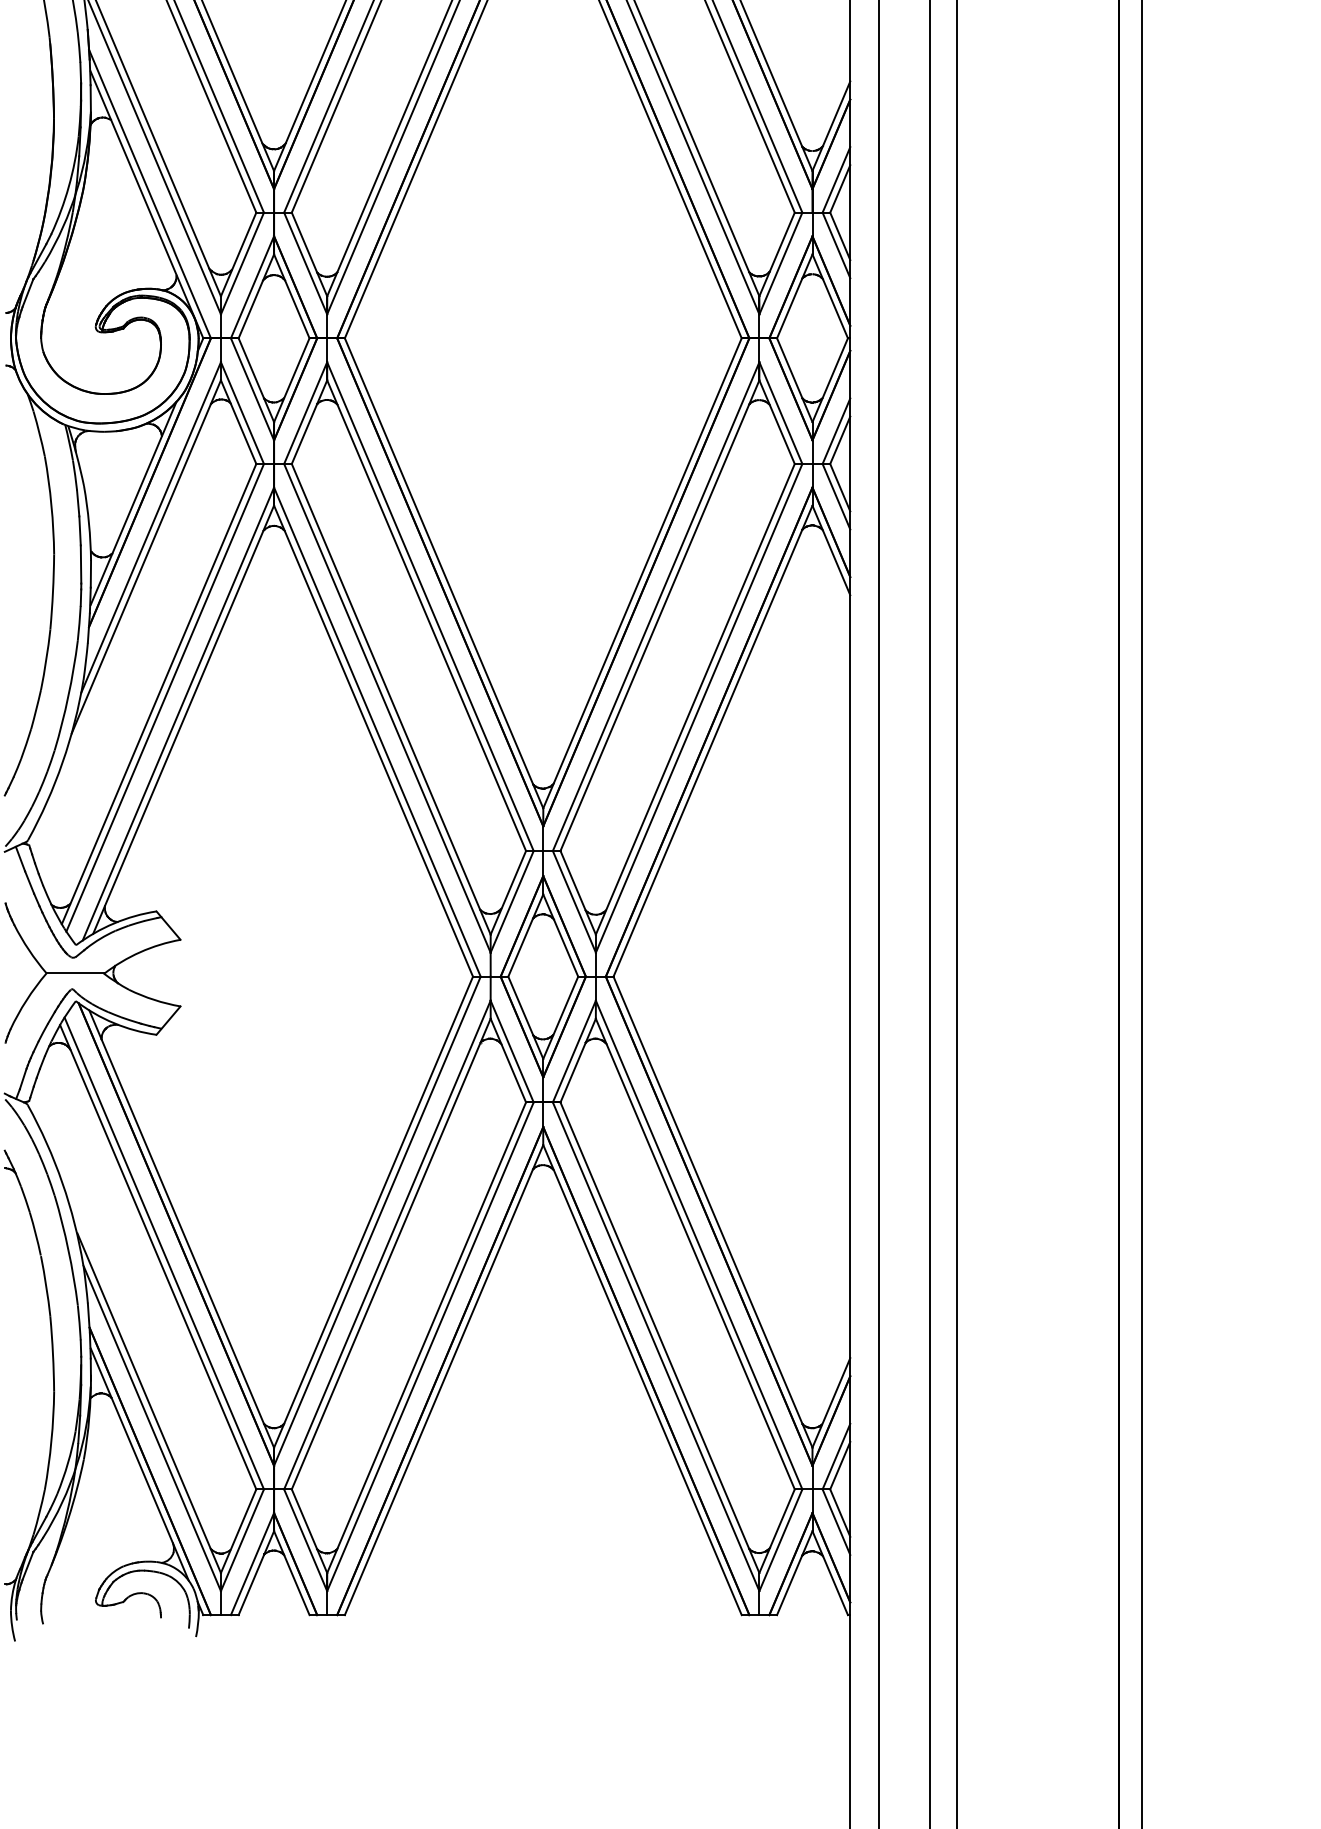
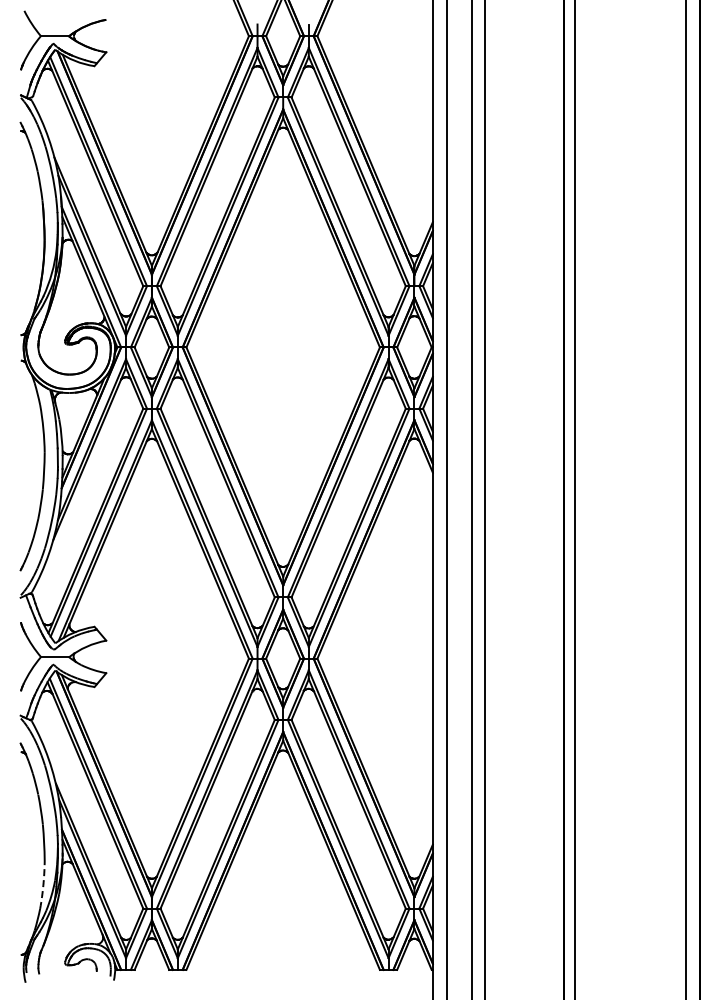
arc: (51, 1441) -> (43, 885), solid -> dashed

